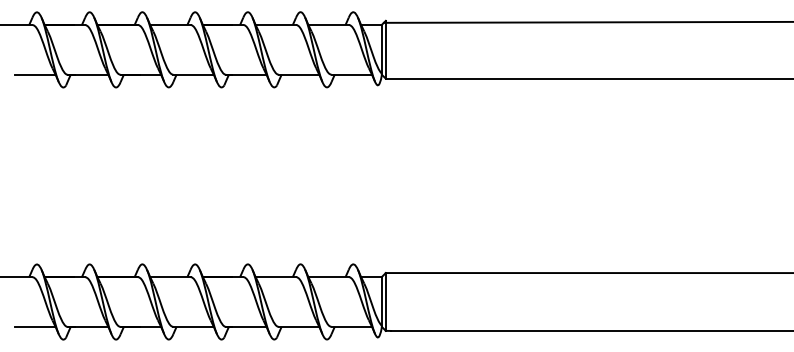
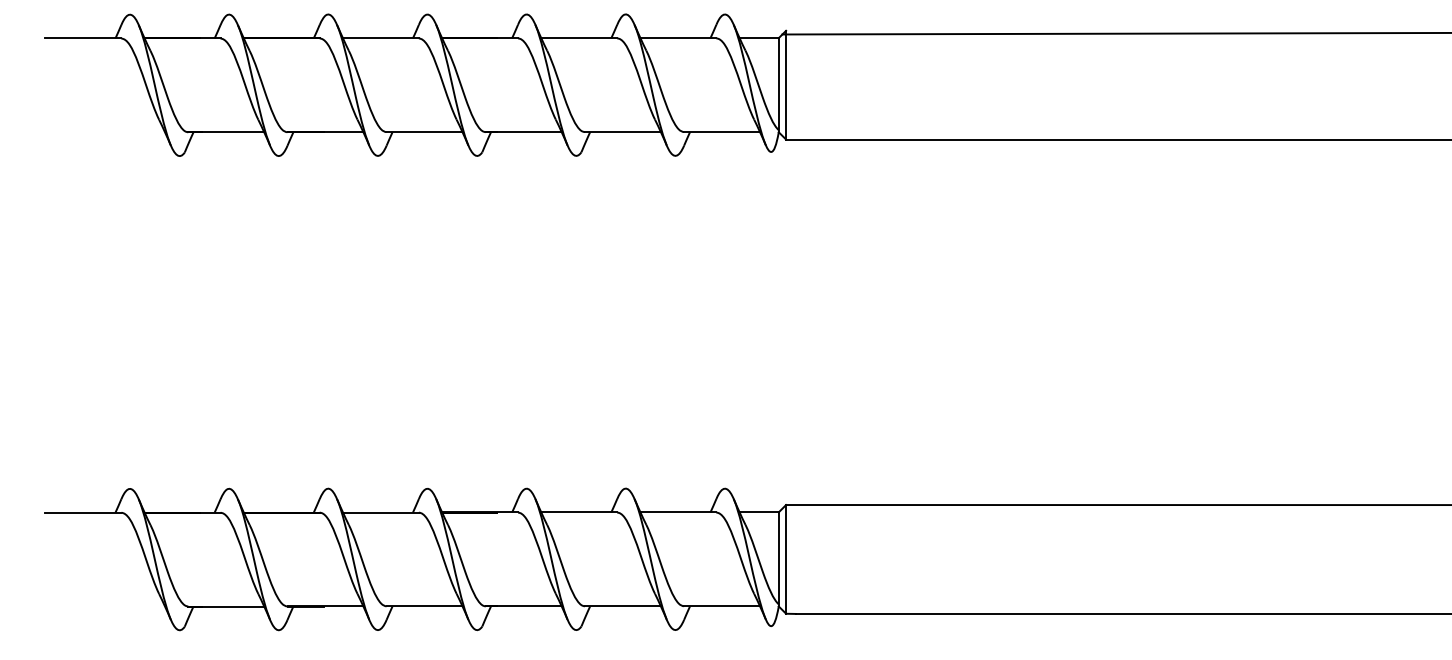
line: (35, 74) -> (127, 131), removed
line: (35, 327) -> (127, 607), removed

